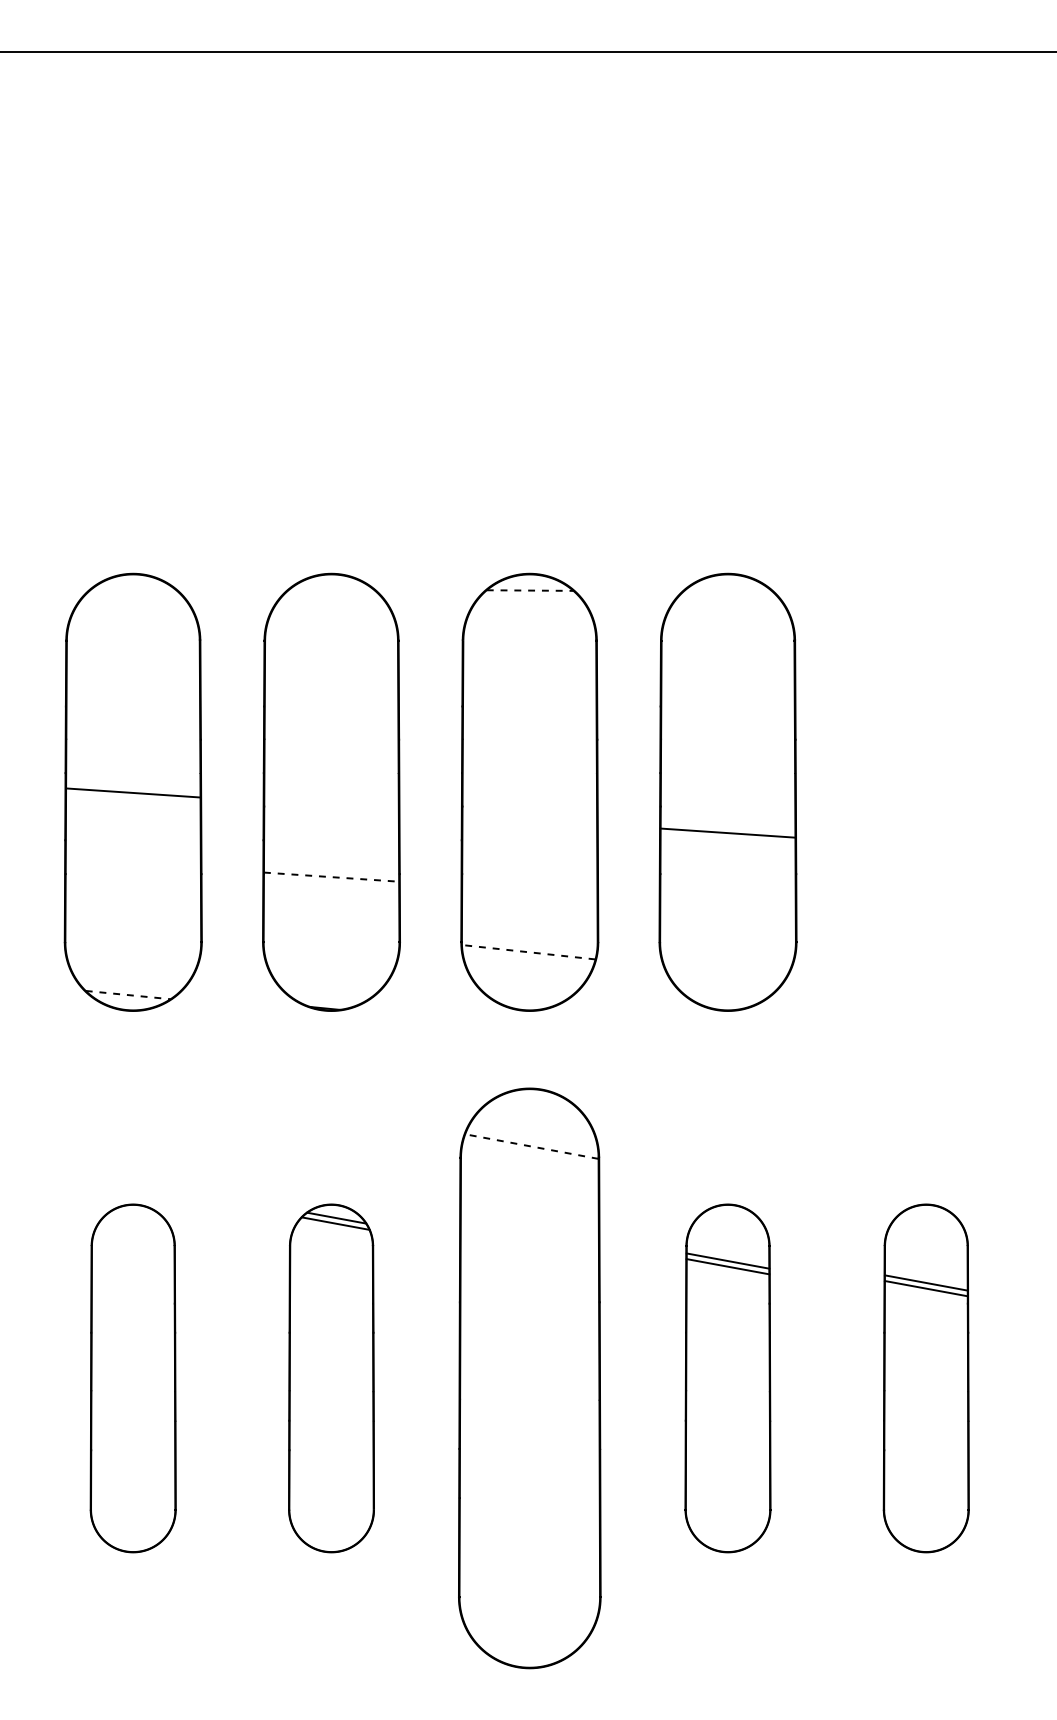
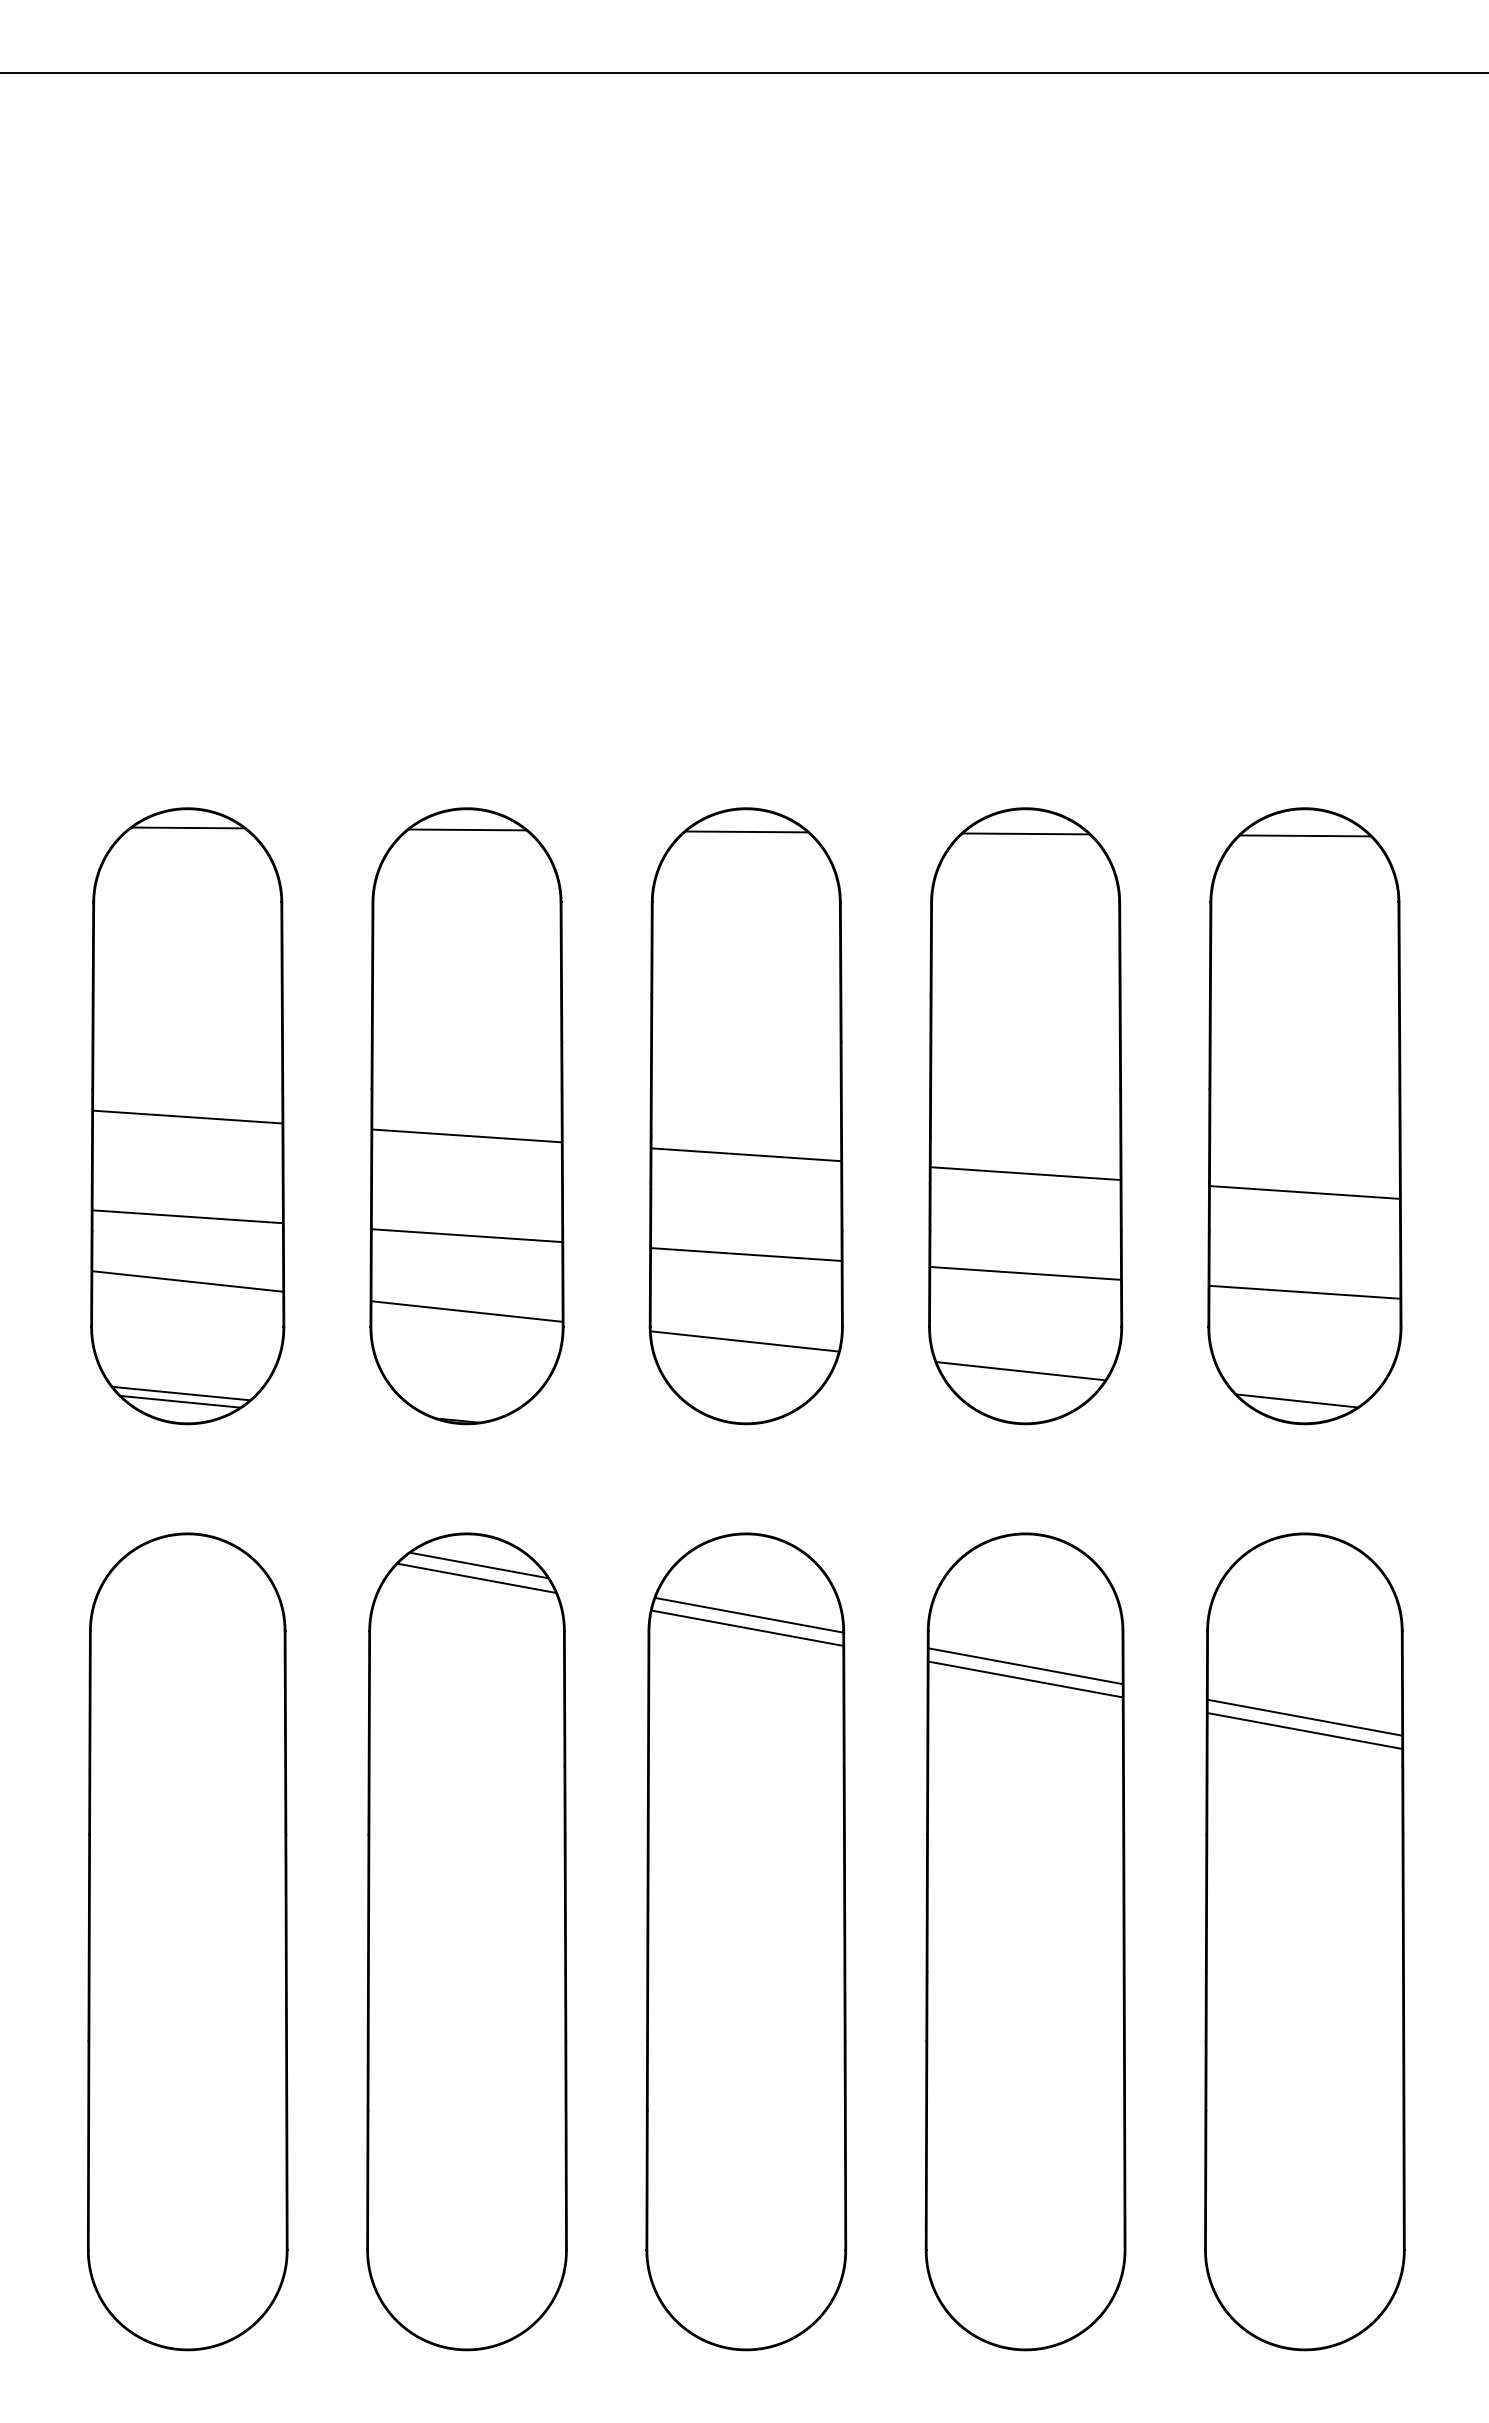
line: (133, 587) -> (188, 827), added
line: (331, 588) -> (467, 829), added
line: (530, 590) -> (747, 831), dashed -> solid
line: (727, 591) -> (1025, 833), added
part: (925, 792) -> (1304, 1116), added
line: (331, 806) -> (466, 1135), added
line: (529, 819) -> (746, 1154), added
line: (133, 863) -> (187, 1216), added
line: (331, 877) -> (467, 1235), dashed -> solid
line: (529, 890) -> (746, 1254), added
line: (727, 903) -> (1025, 1272), added
line: (133, 909) -> (187, 1281), added
line: (331, 930) -> (466, 1311), added
line: (528, 952) -> (744, 1341), dashed -> solid
line: (724, 973) -> (1020, 1371), added
line: (128, 989) -> (181, 1393), added
line: (128, 994) -> (181, 1401), dashed -> solid
line: (532, 1146) -> (749, 1615), dashed -> solid
line: (530, 1155) -> (747, 1627), added
part: (133, 1378) -> (187, 1941), size x1.67
part: (331, 1378) -> (466, 1941), size x1.67
part: (727, 1378) -> (1025, 1941), size x1.67
part: (925, 1378) -> (1304, 1941), size x1.67

